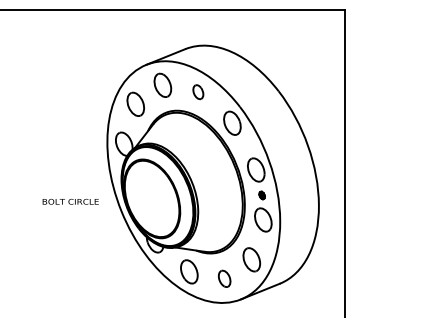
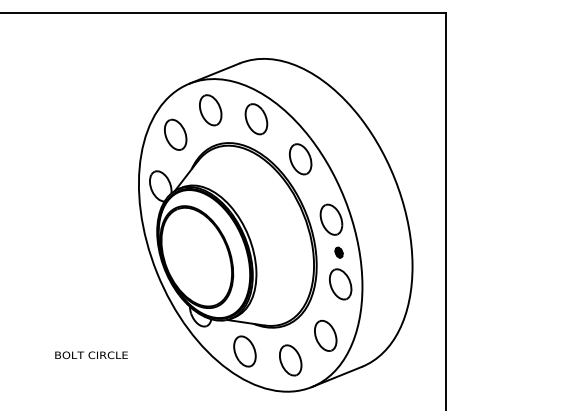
part: (198, 91) -> (256, 118), size x1.67
text: (70, 201) -> (91, 354), moved
part: (224, 278) -> (290, 360), size x1.43

